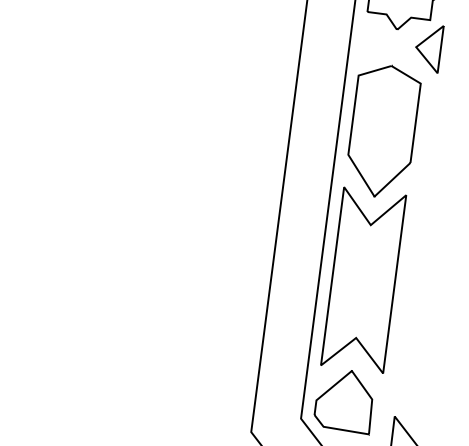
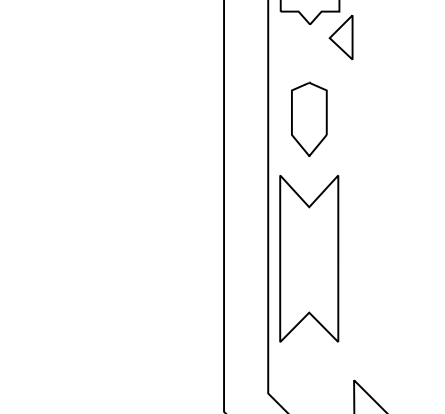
part: (383, 131) -> (309, 119), size x0.6
part: (345, 400) -> (306, 371), removed

